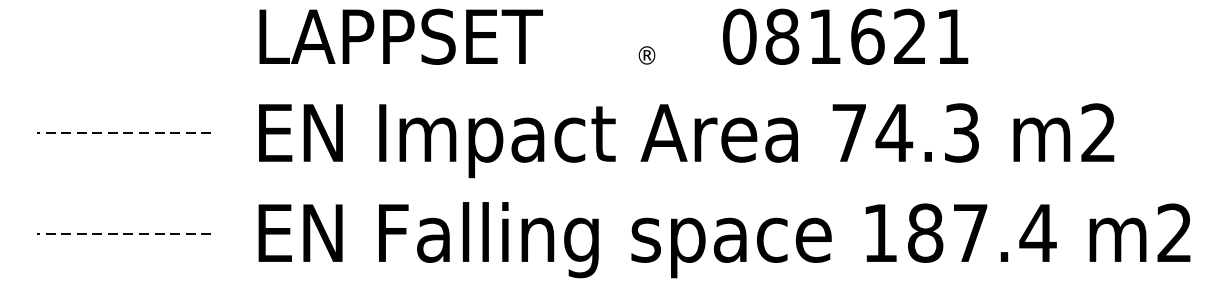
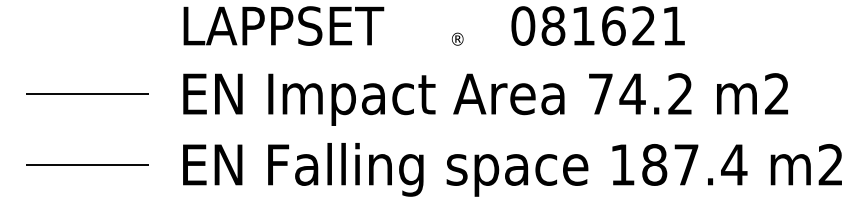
line: (123, 132) -> (87, 93), dashed -> solid
text: (962, 133) -> (680, 94), 74.3 -> 74.2
line: (123, 233) -> (87, 165), dashed -> solid

